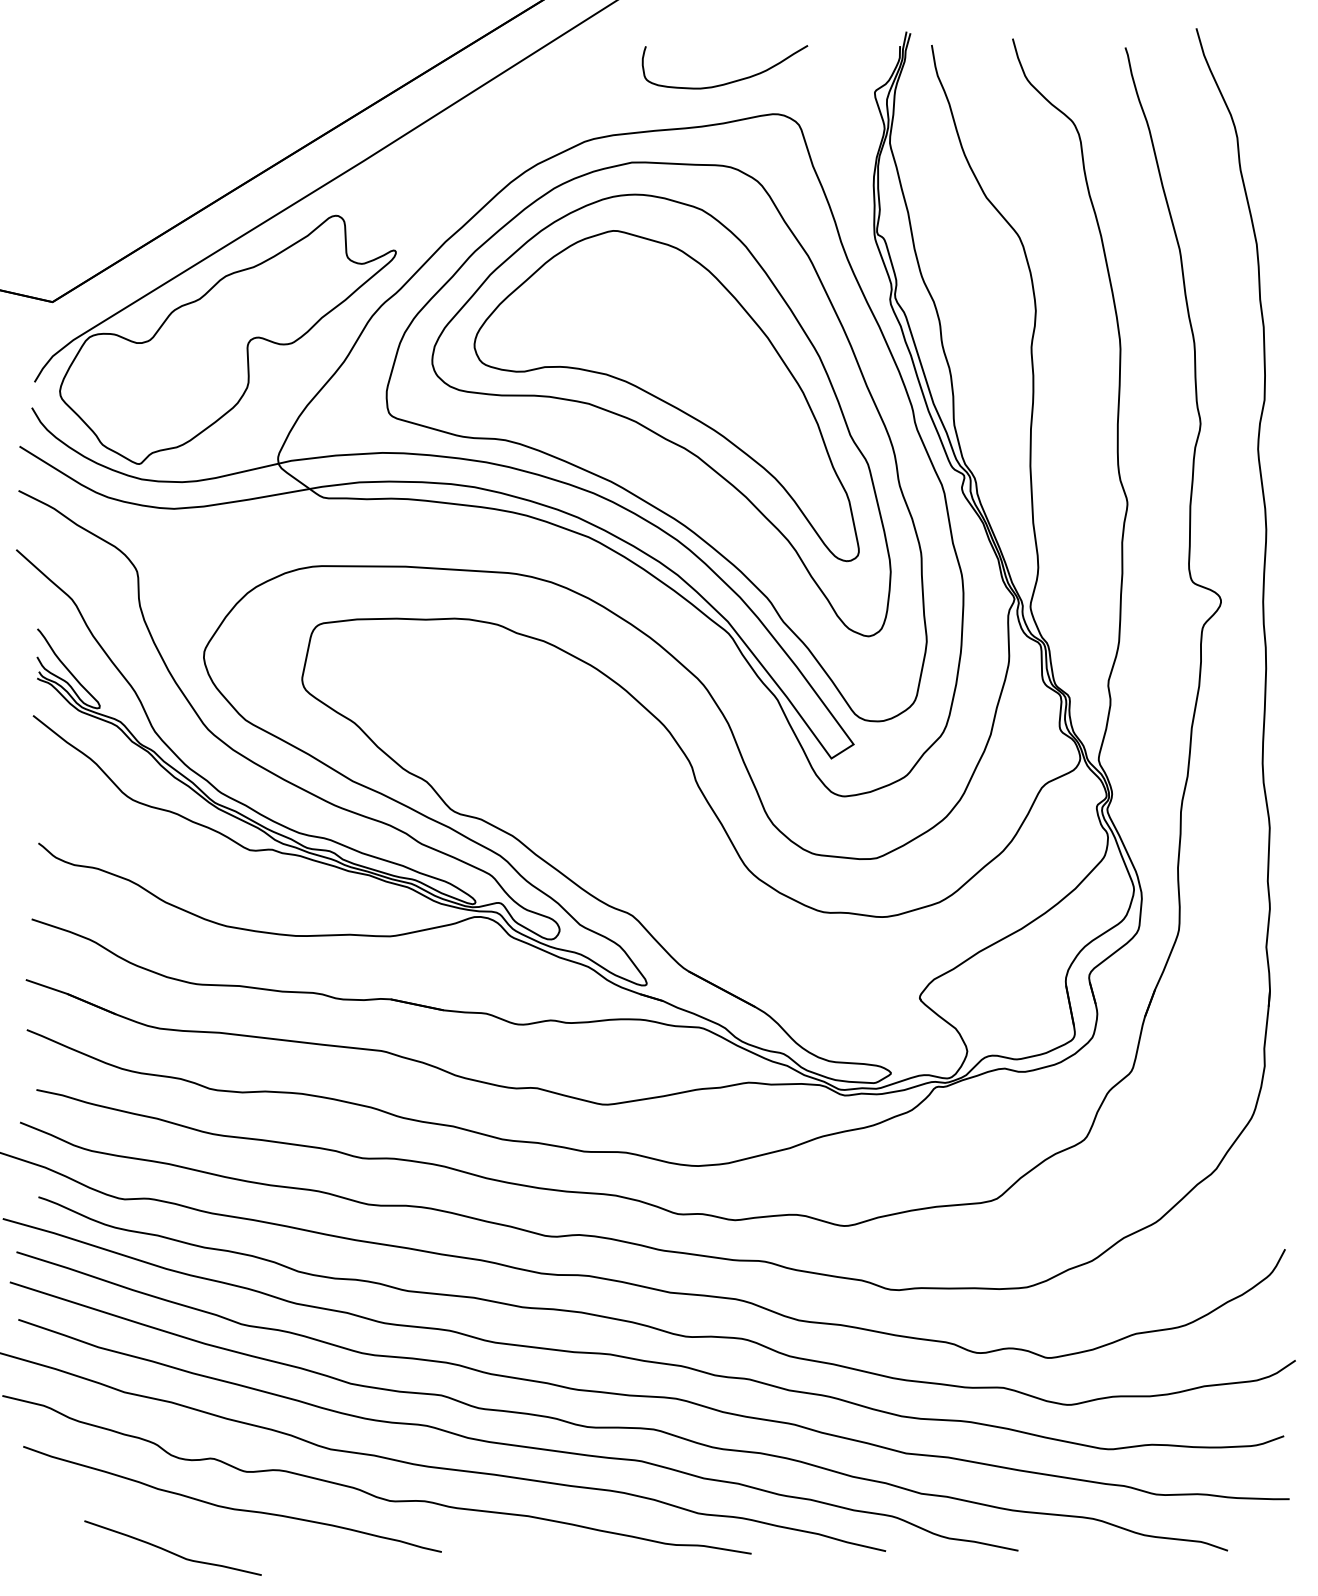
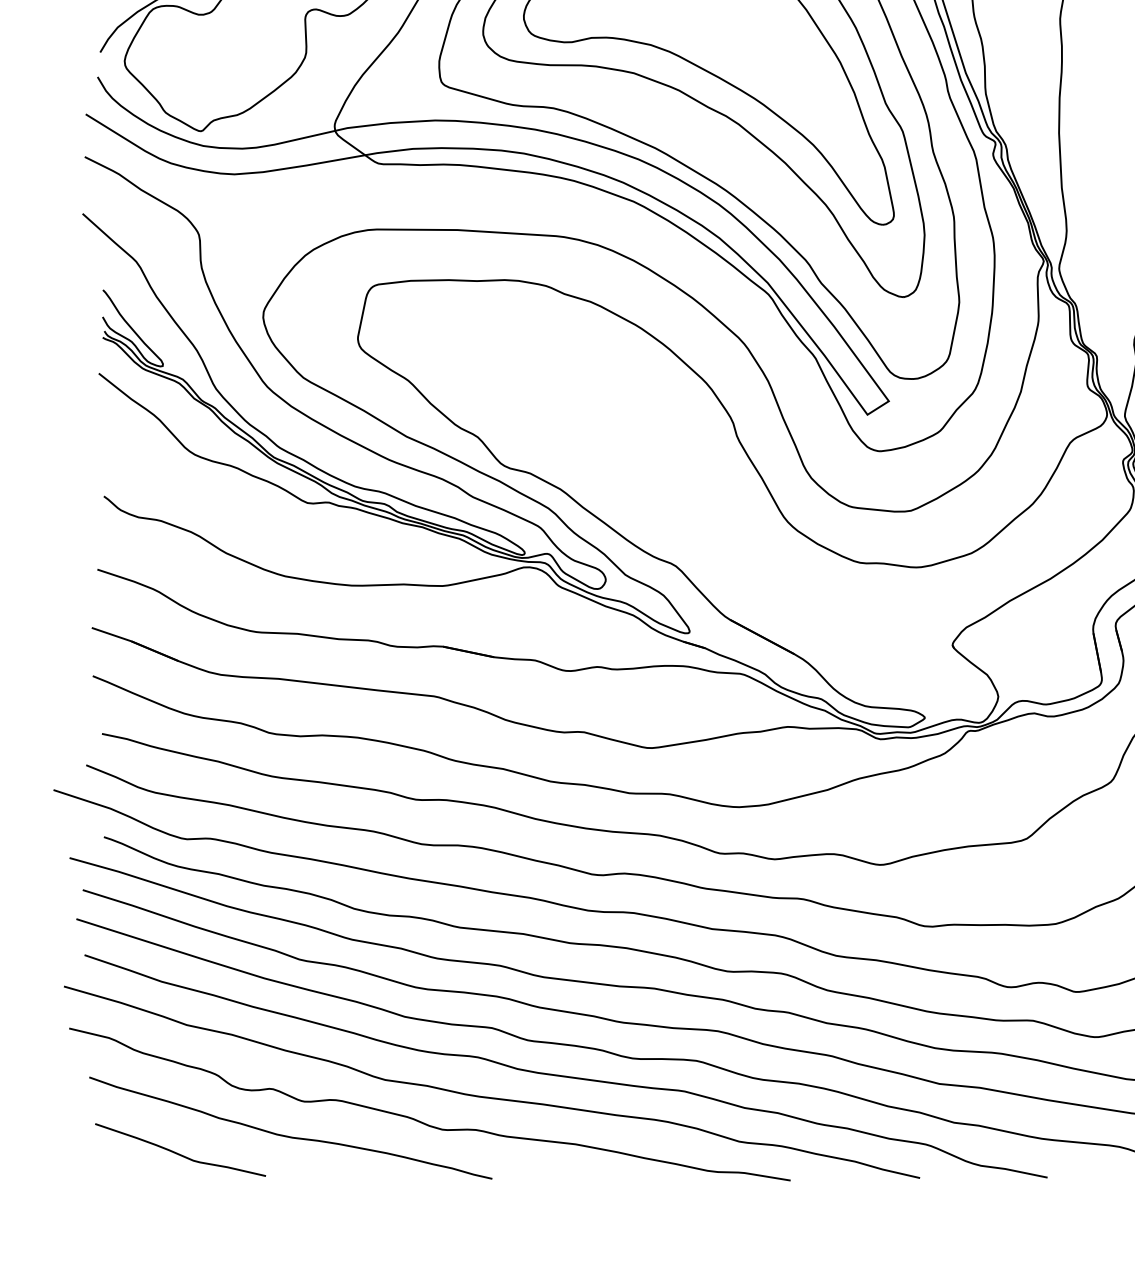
curve: (171, 1551) -> (179, 1153), moved

